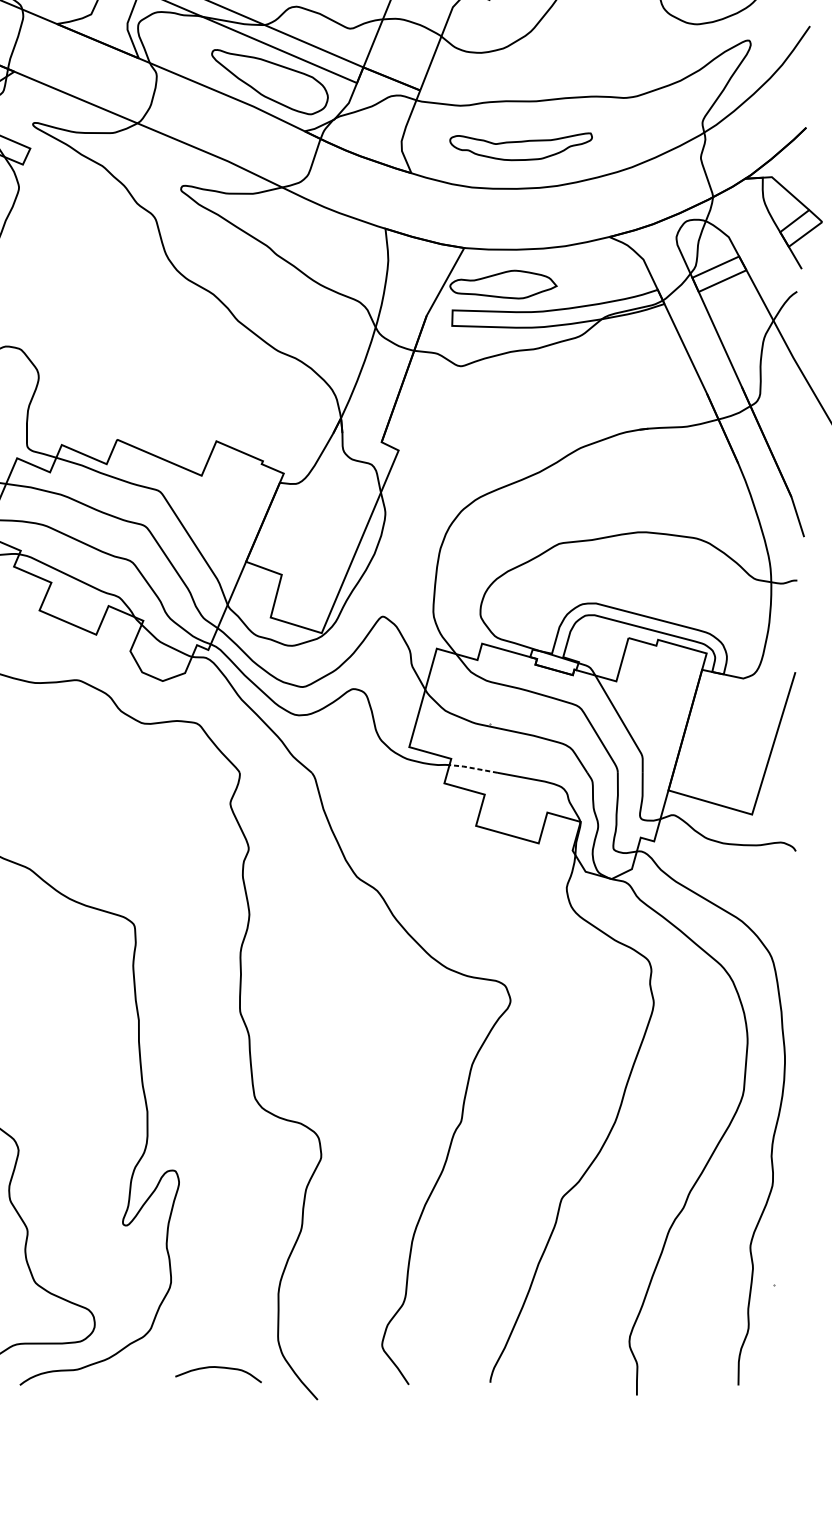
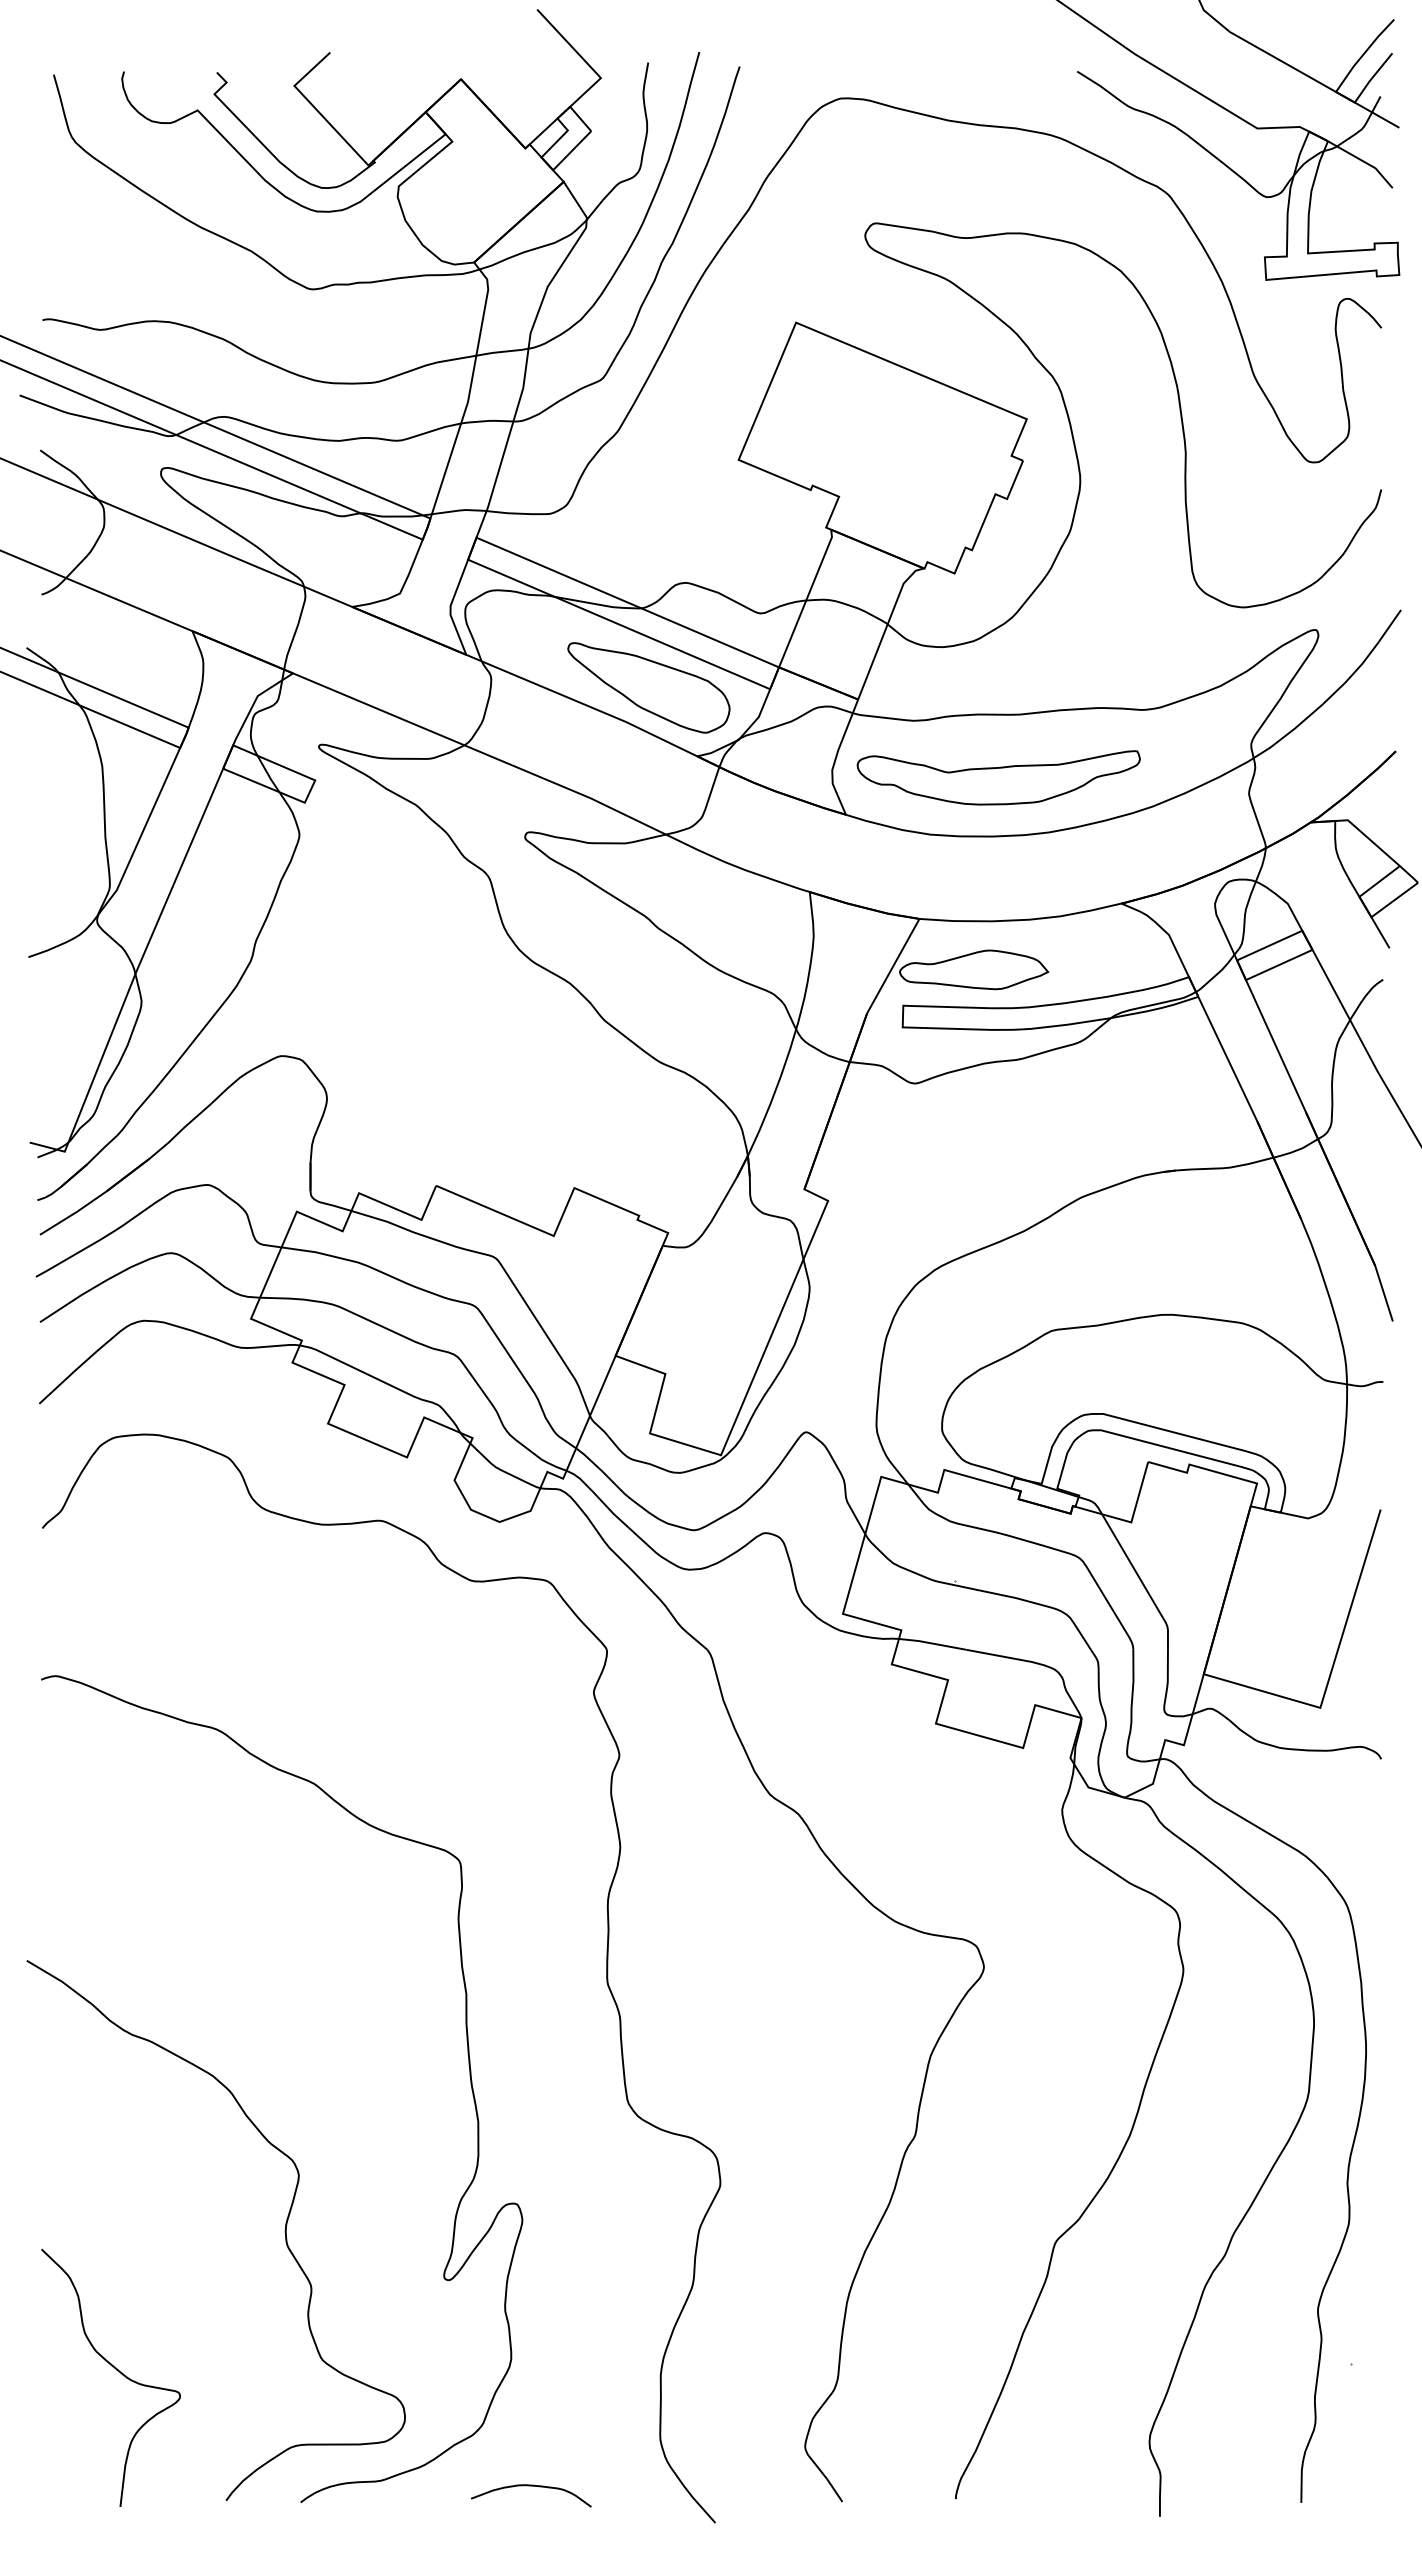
part: (521, 146) -> (998, 777), size x1.43
line: (472, 768) -> (931, 1643), dashed -> solid
curve: (218, 1367) -> (531, 2486), moved

